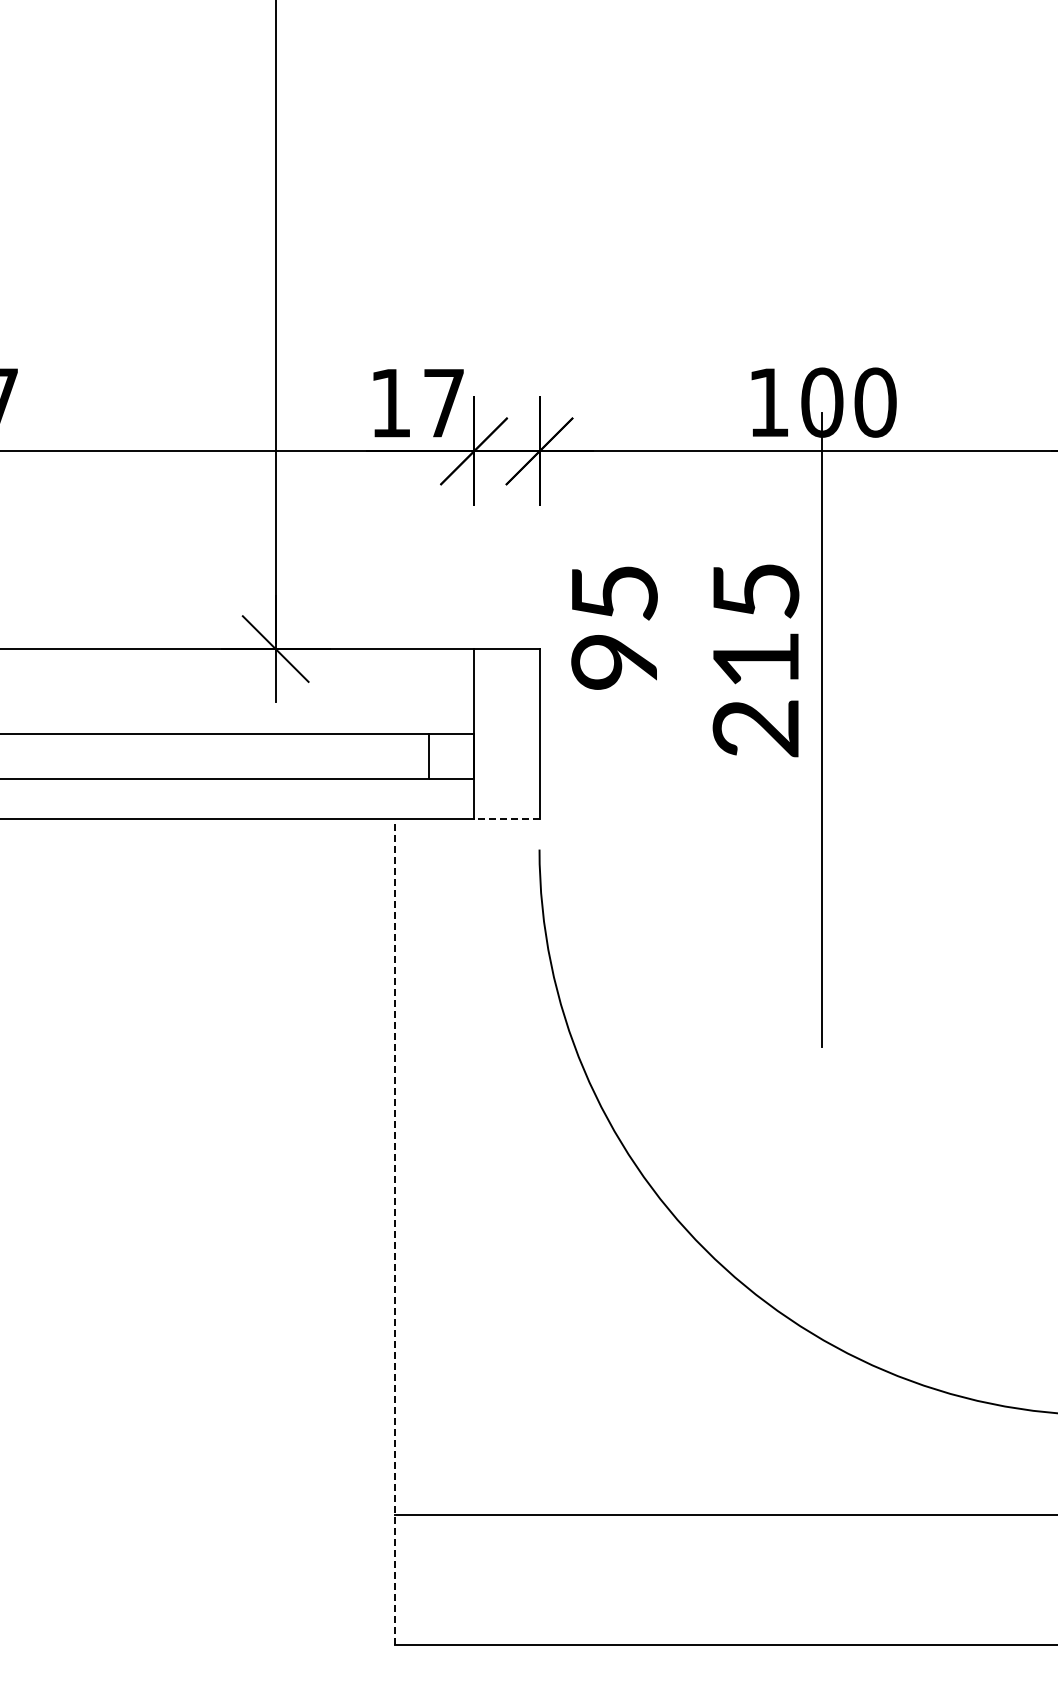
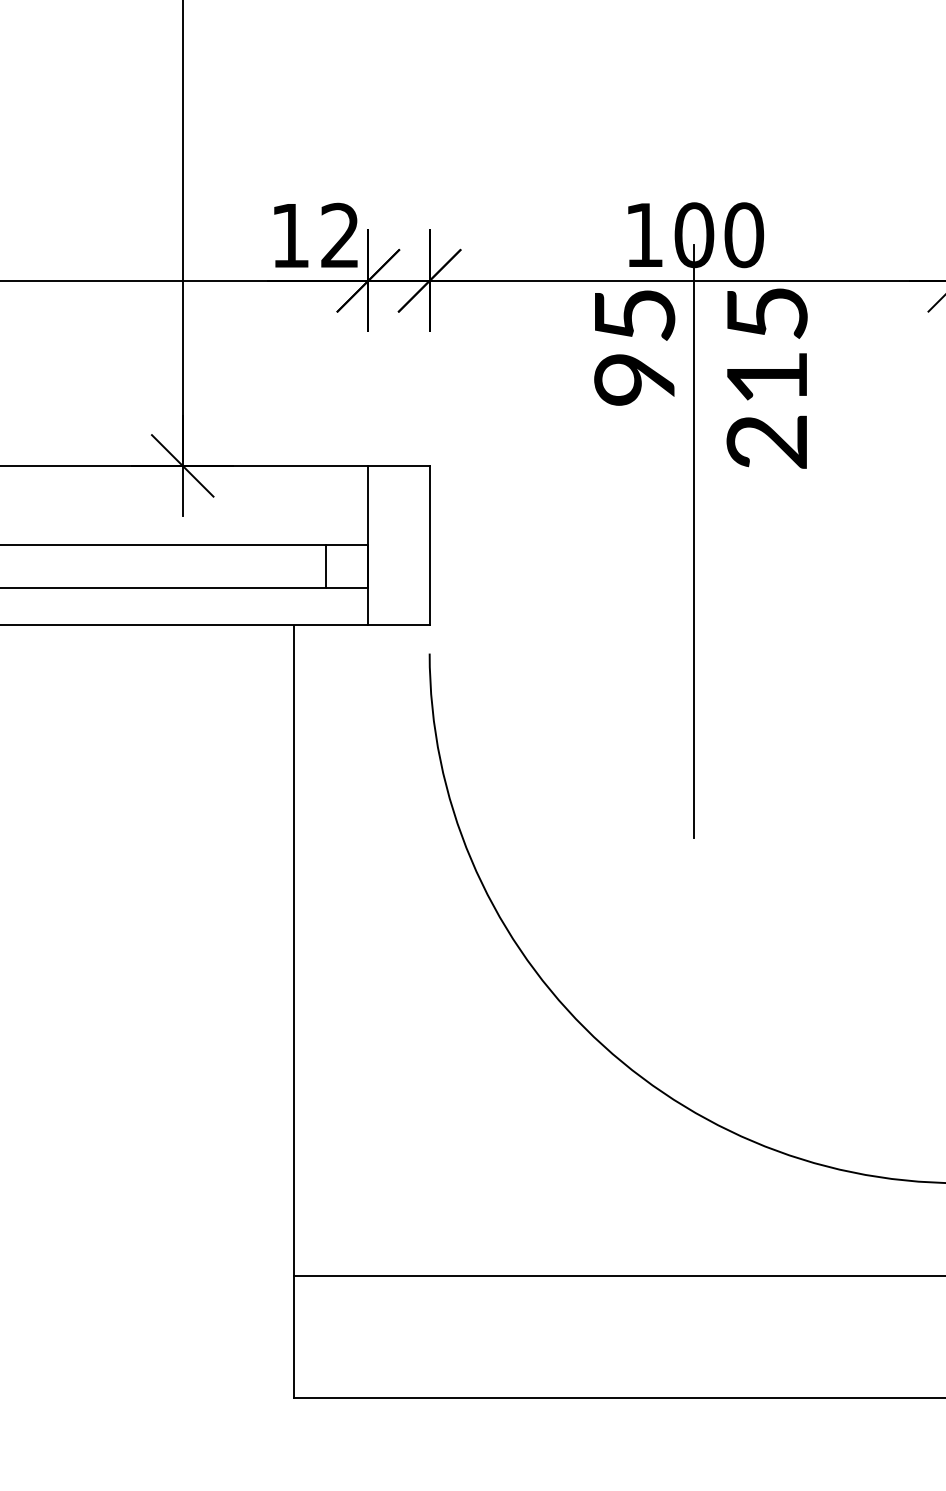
text: (443, 402) -> (339, 235), 17 -> 12
text: (685, 660) -> (701, 378), moved
line: (506, 818) -> (398, 624), dashed -> solid
line: (394, 1232) -> (293, 1012), dashed -> solid

